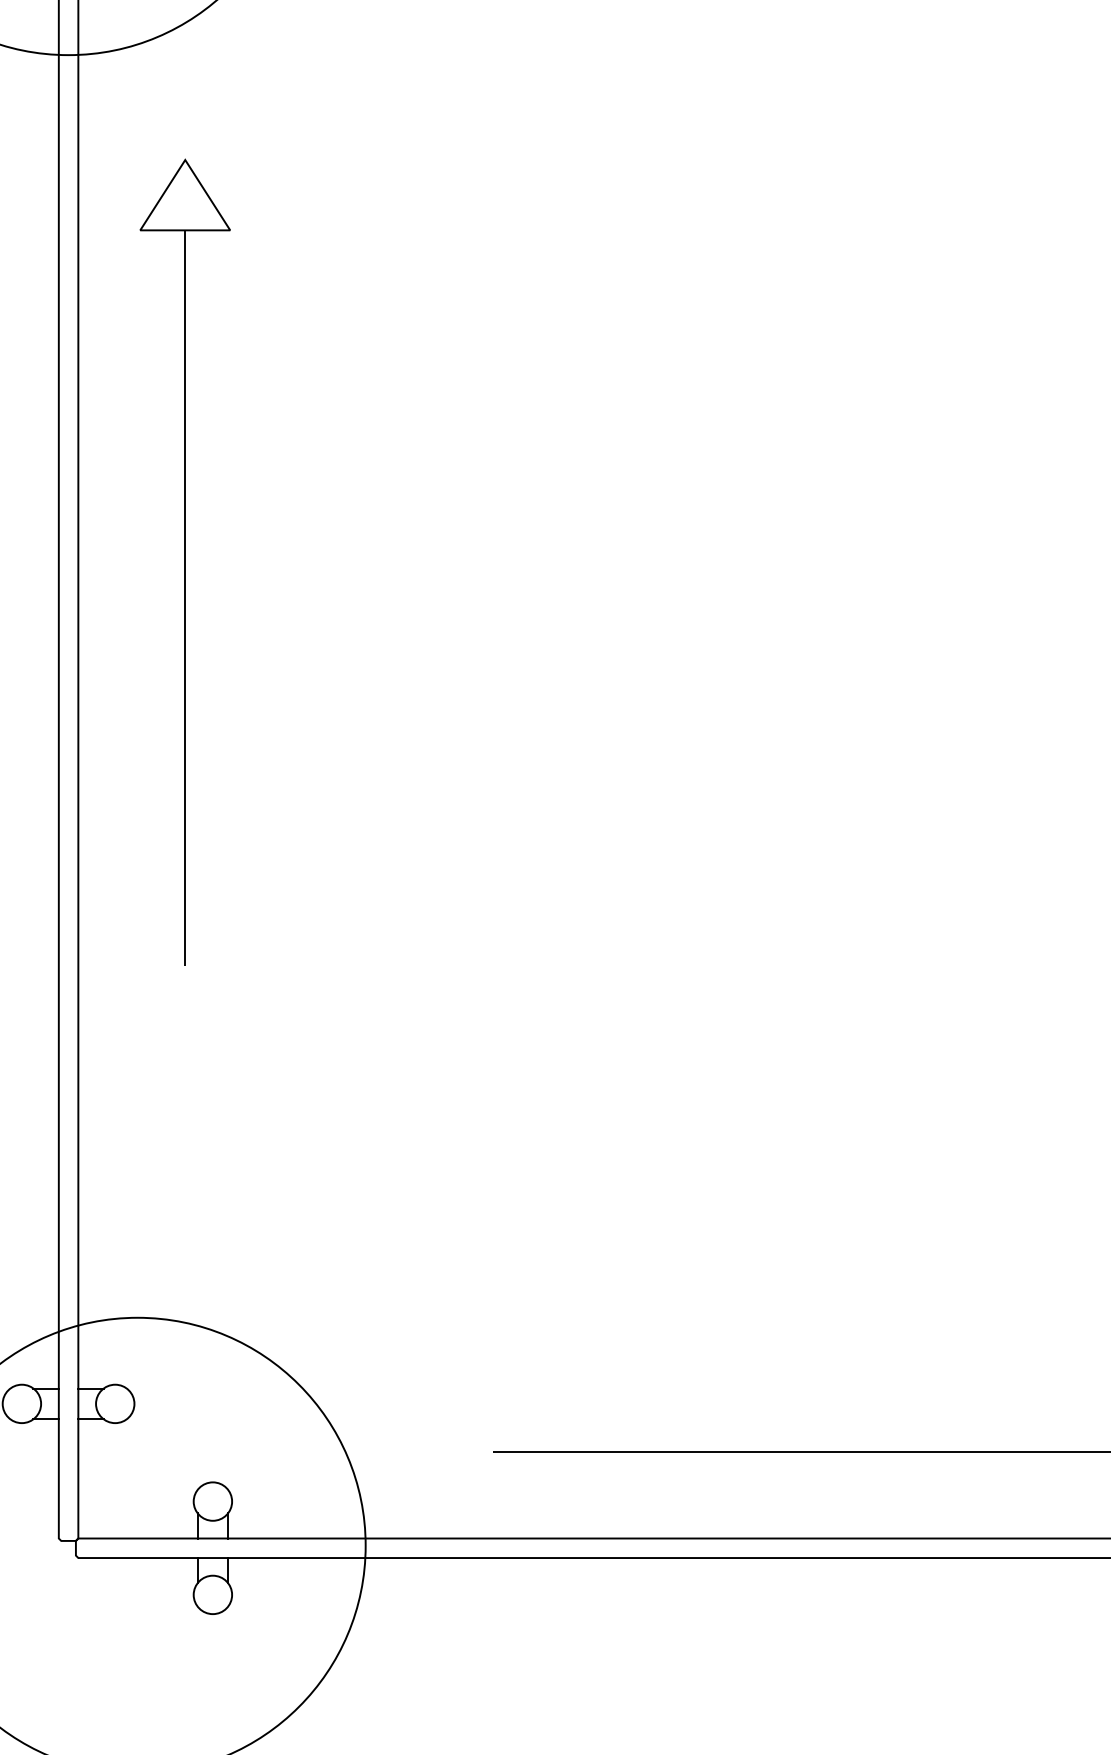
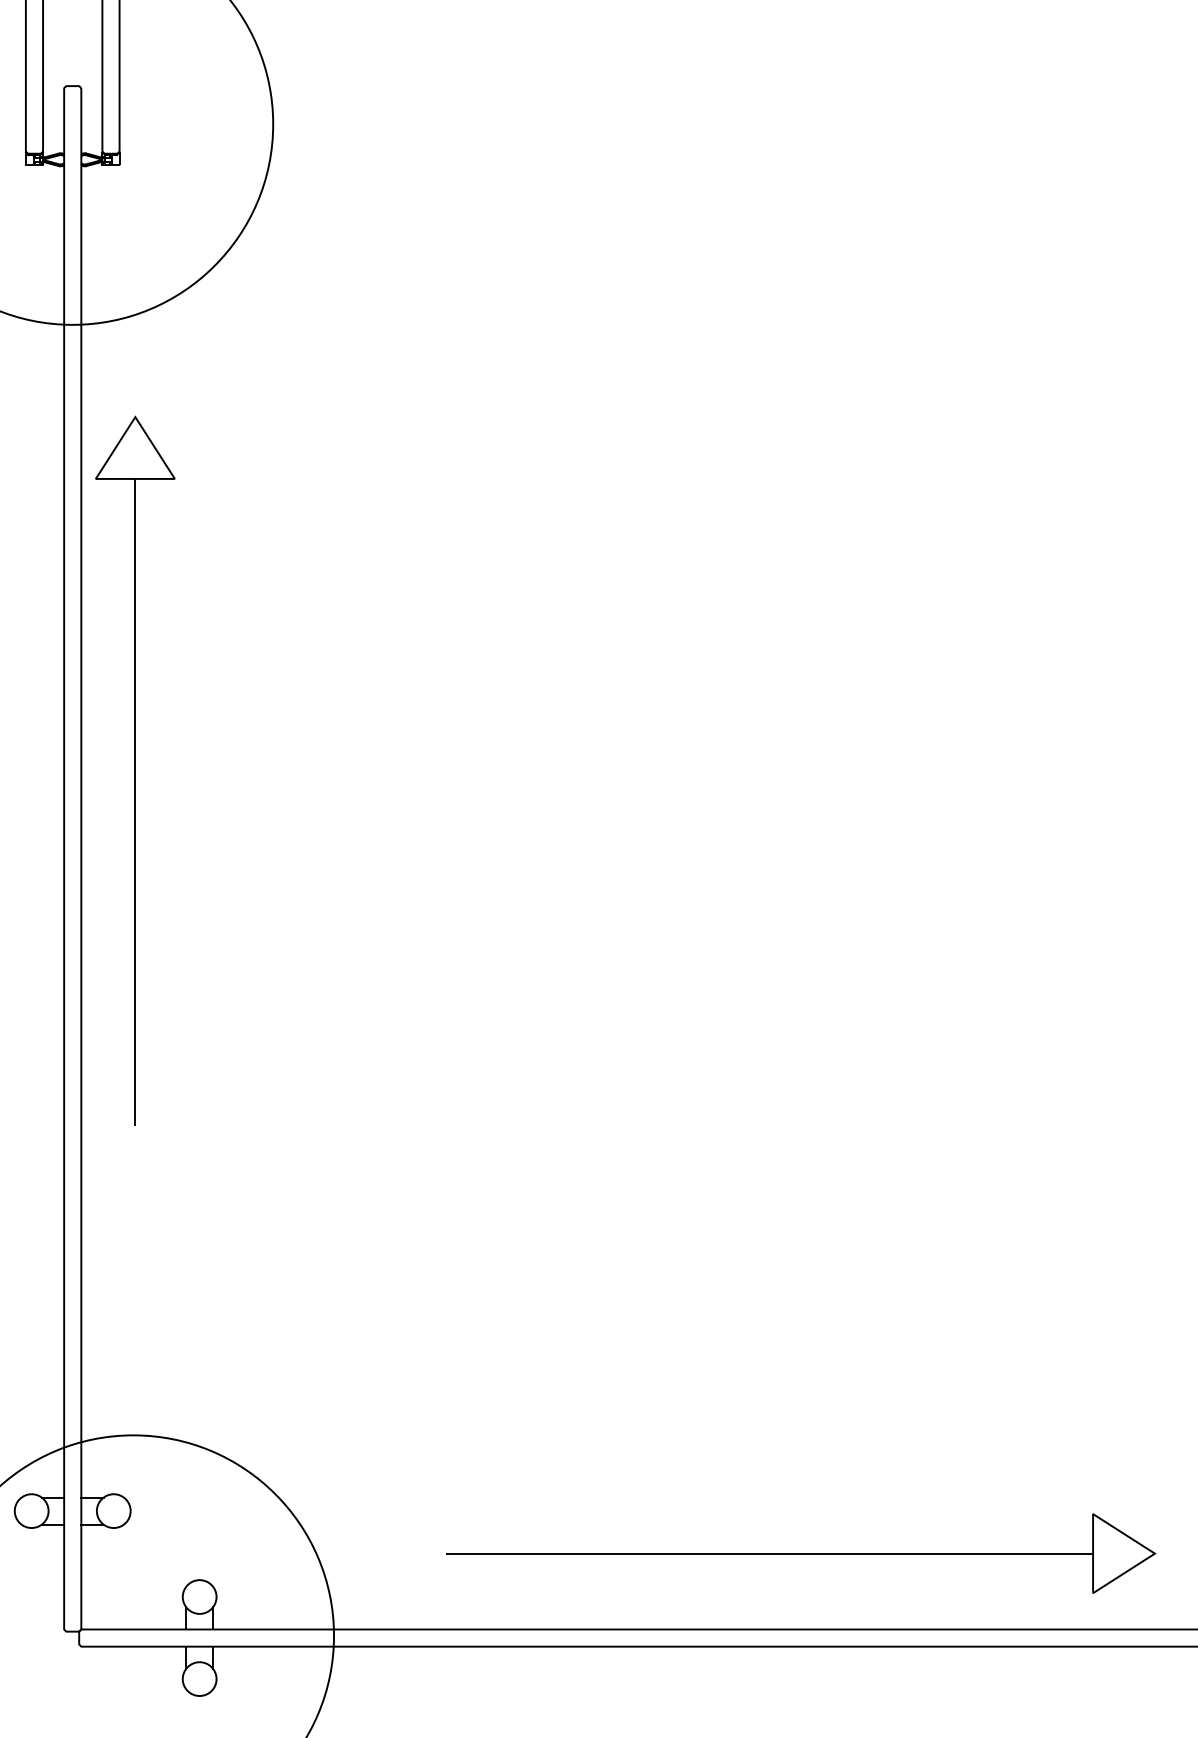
part: (185, 561) -> (135, 770), moved

